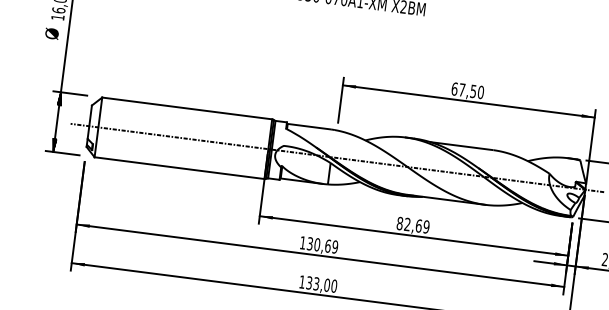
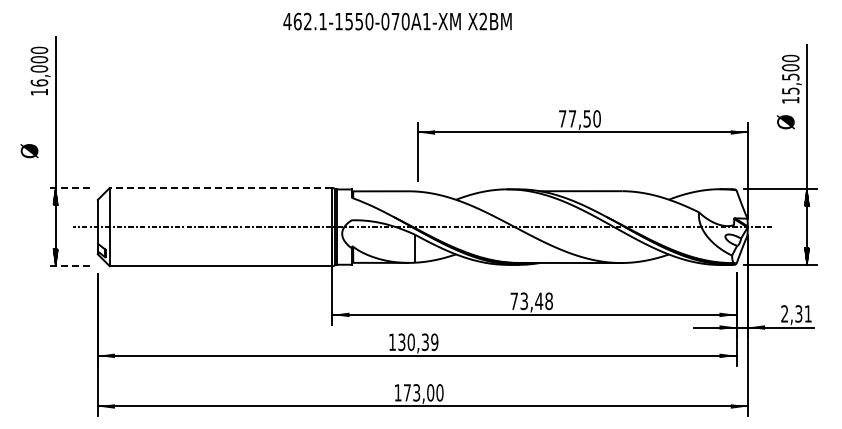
text: (51, 34) -> (29, 151), moved
text: (454, 88) -> (562, 118), 67,50 -> 77,50
line: (69, 93) -> (67, 188), solid -> dashed
line: (186, 108) -> (220, 188), solid -> dashed
line: (62, 153) -> (67, 266), solid -> dashed
text: (413, 225) -> (531, 301), 82,69 -> 73,48
text: (328, 246) -> (425, 342), 130,69 -> 130,39
text: (309, 282) -> (407, 392), 133,00 -> 173,00

